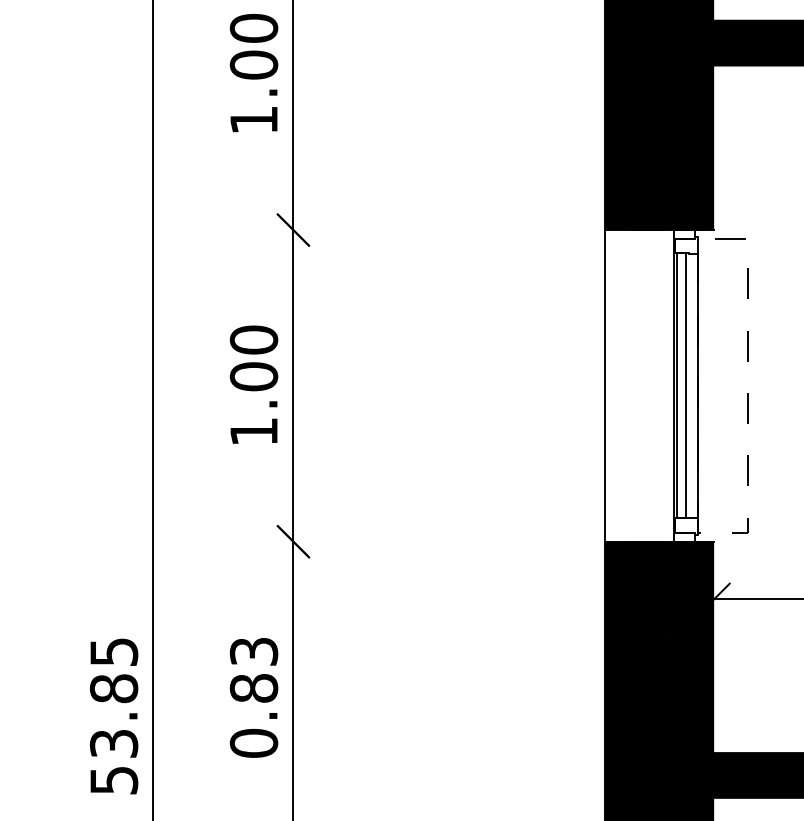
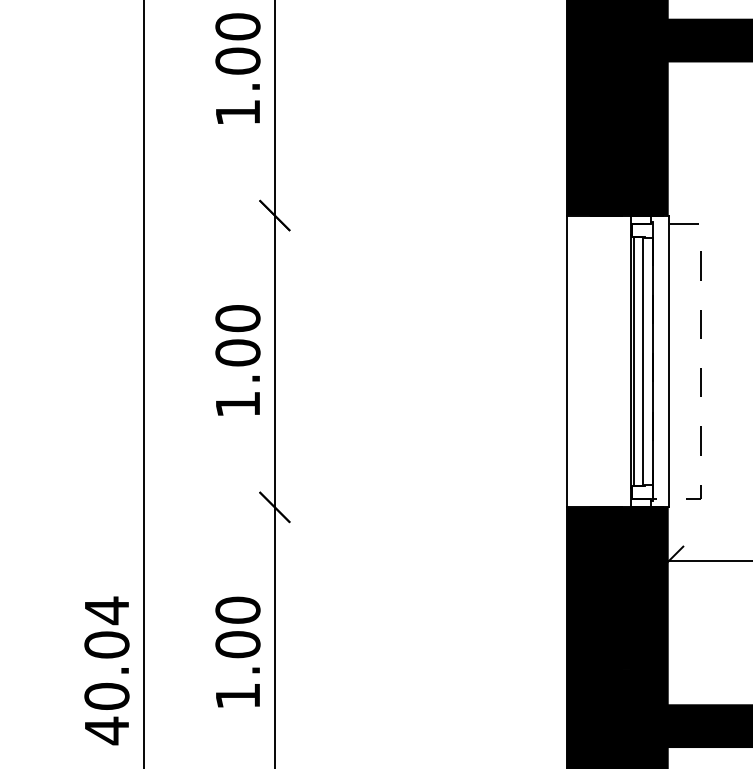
line: (713, 385) -> (668, 361), added
text: (253, 696) -> (237, 652), 0.83 -> 1.00
text: (113, 716) -> (106, 670), 53.85 -> 40.04

